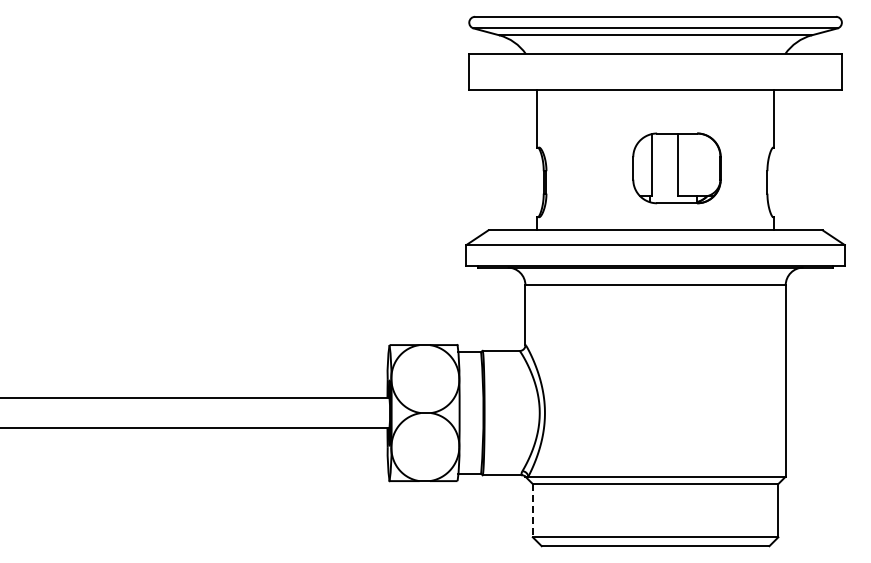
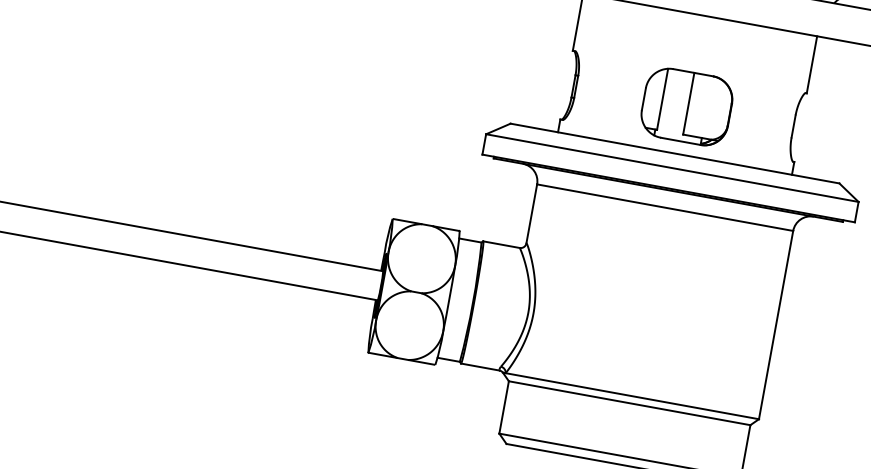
part: (676, 168) -> (686, 107), moved
line: (532, 510) -> (503, 407), dashed -> solid

